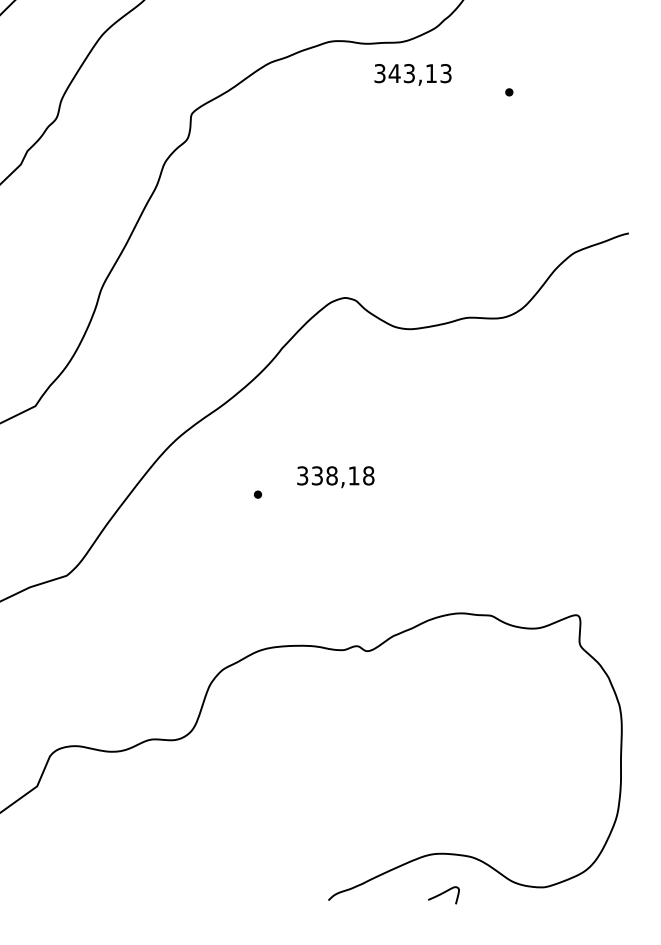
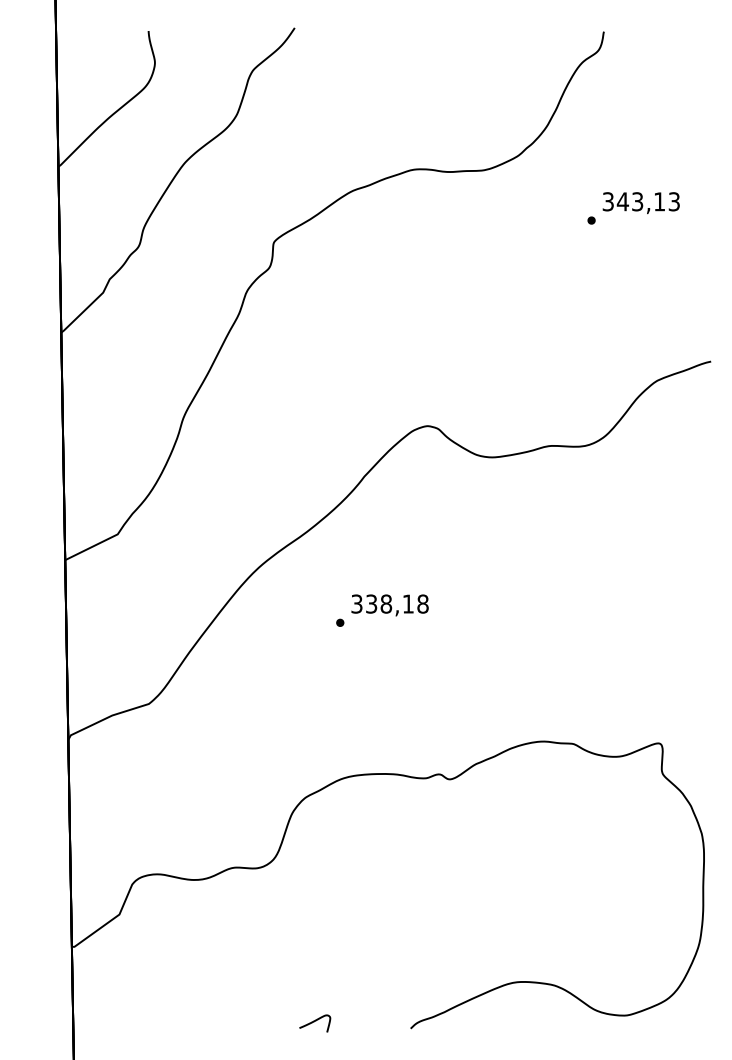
text: (412, 75) -> (640, 203), moved
text: (335, 477) -> (389, 605), moved
curve: (443, 894) -> (314, 1022), moved

